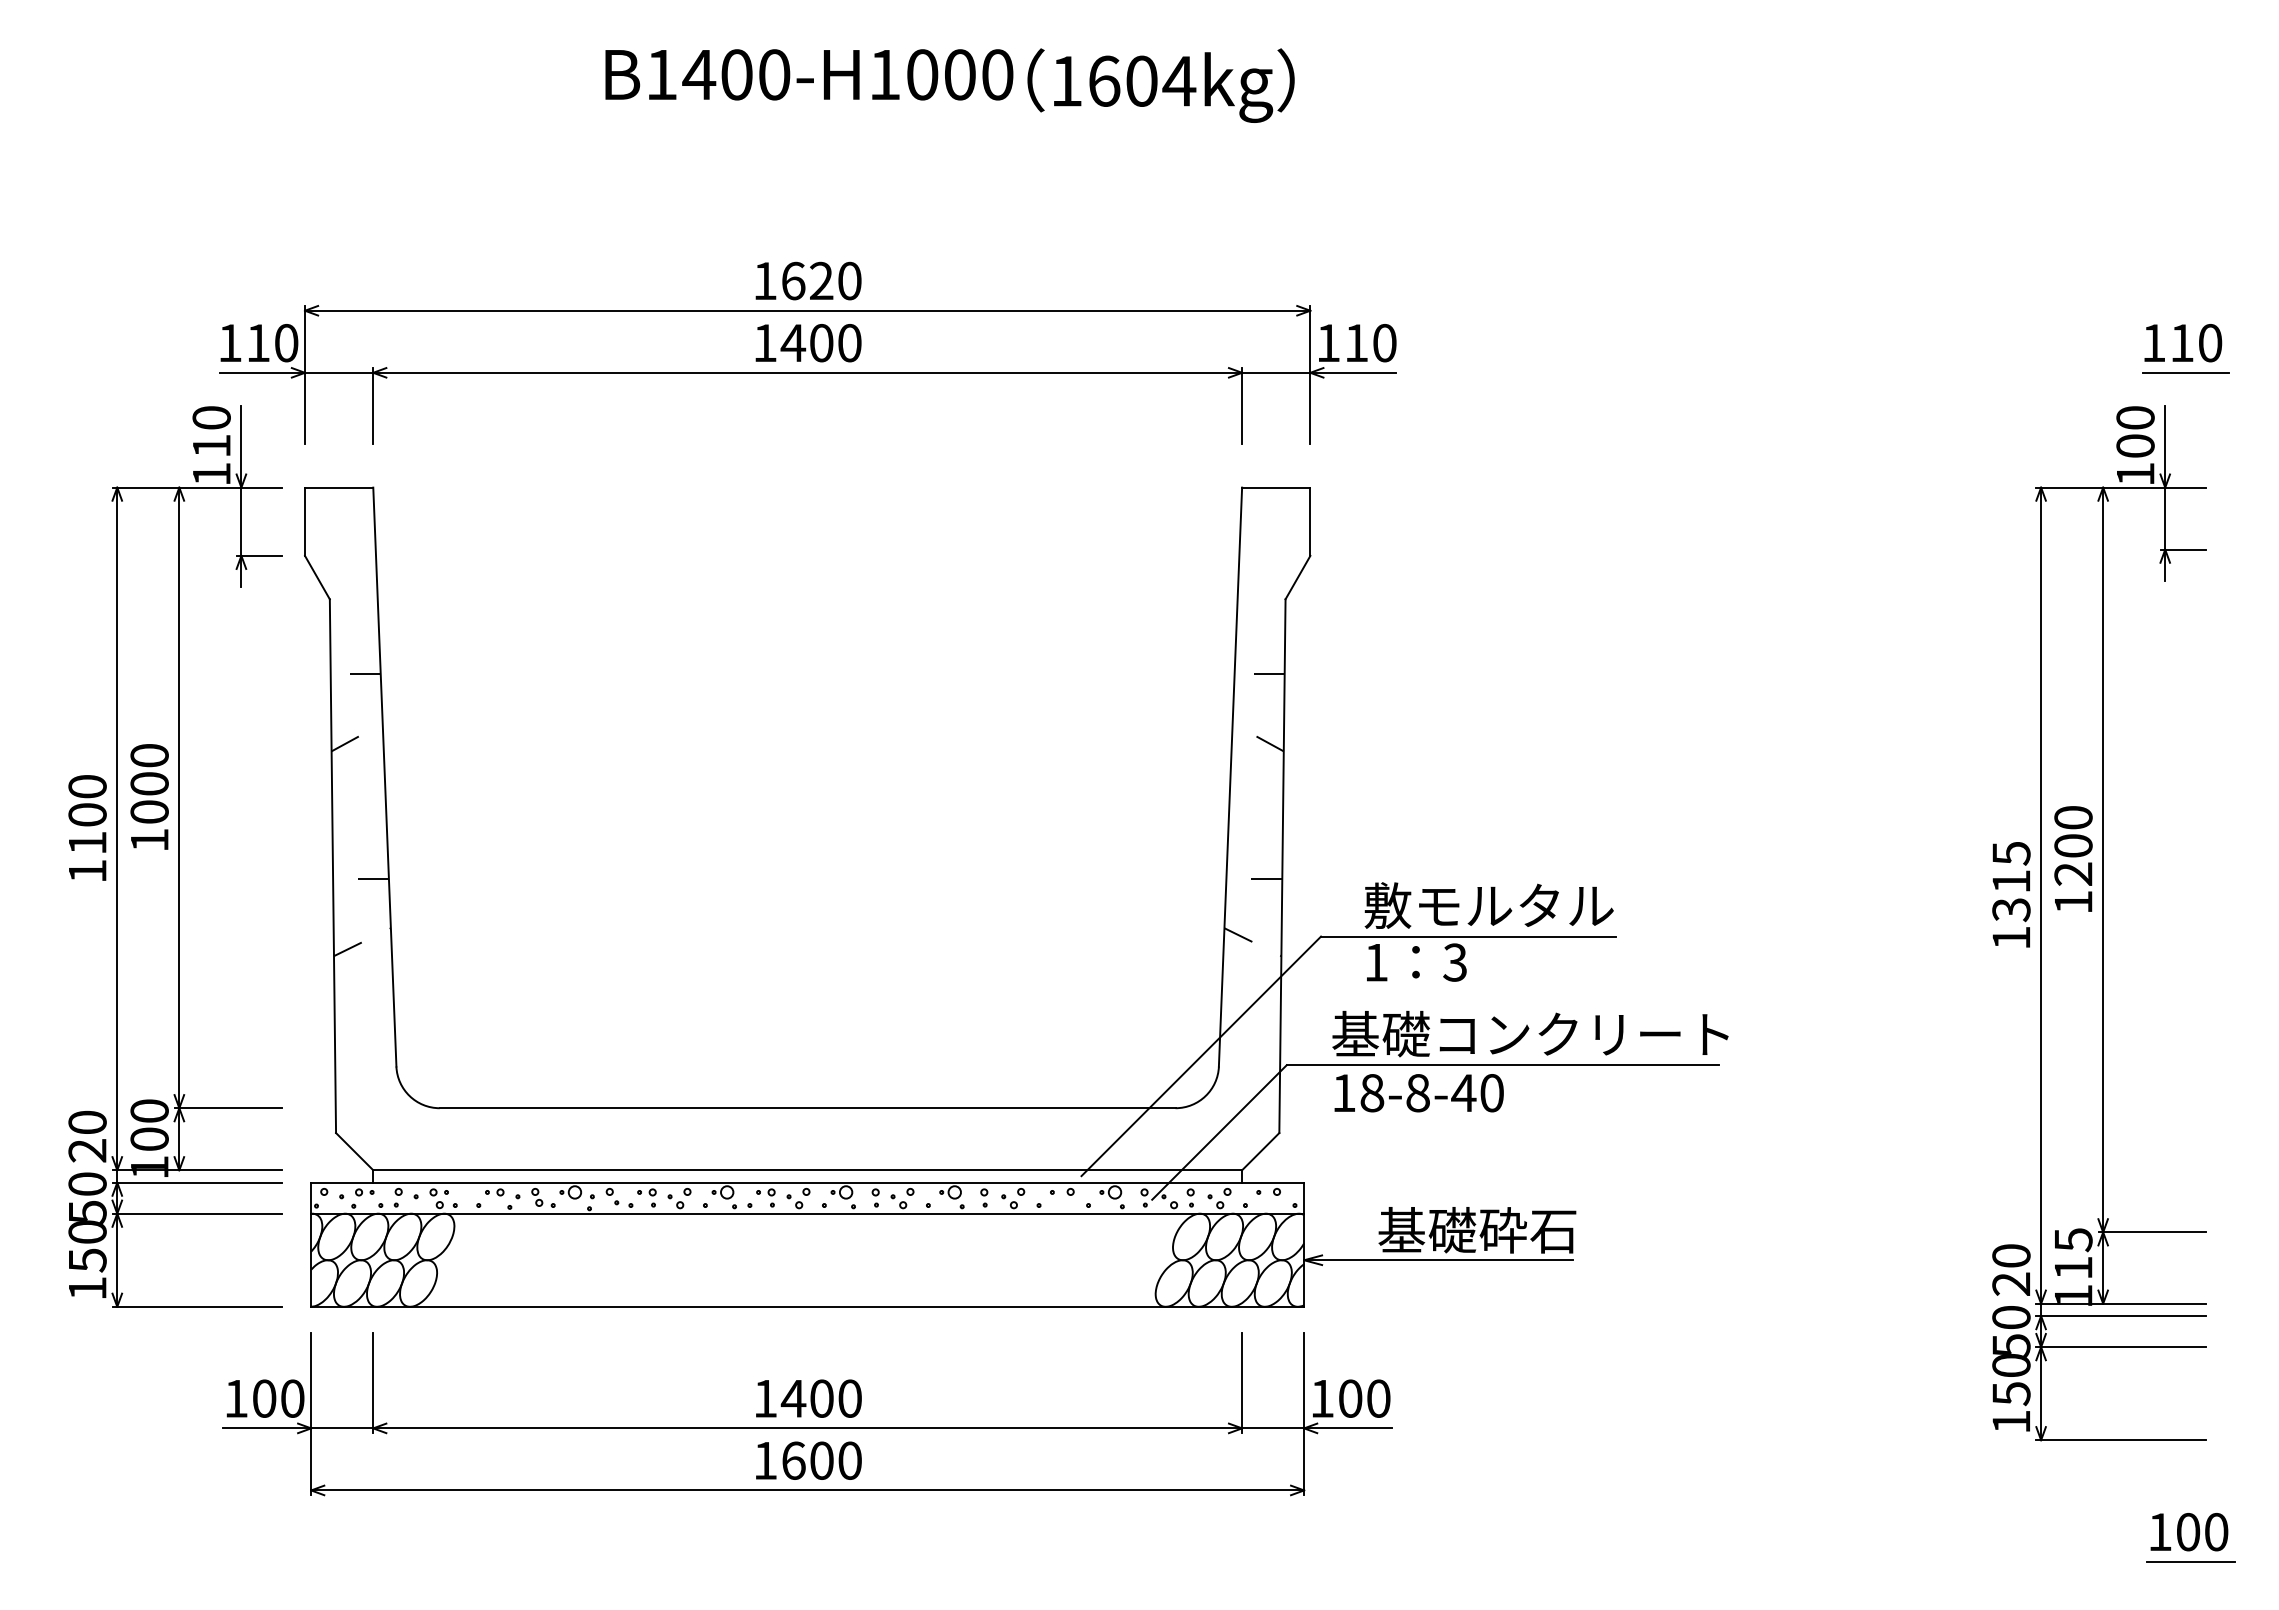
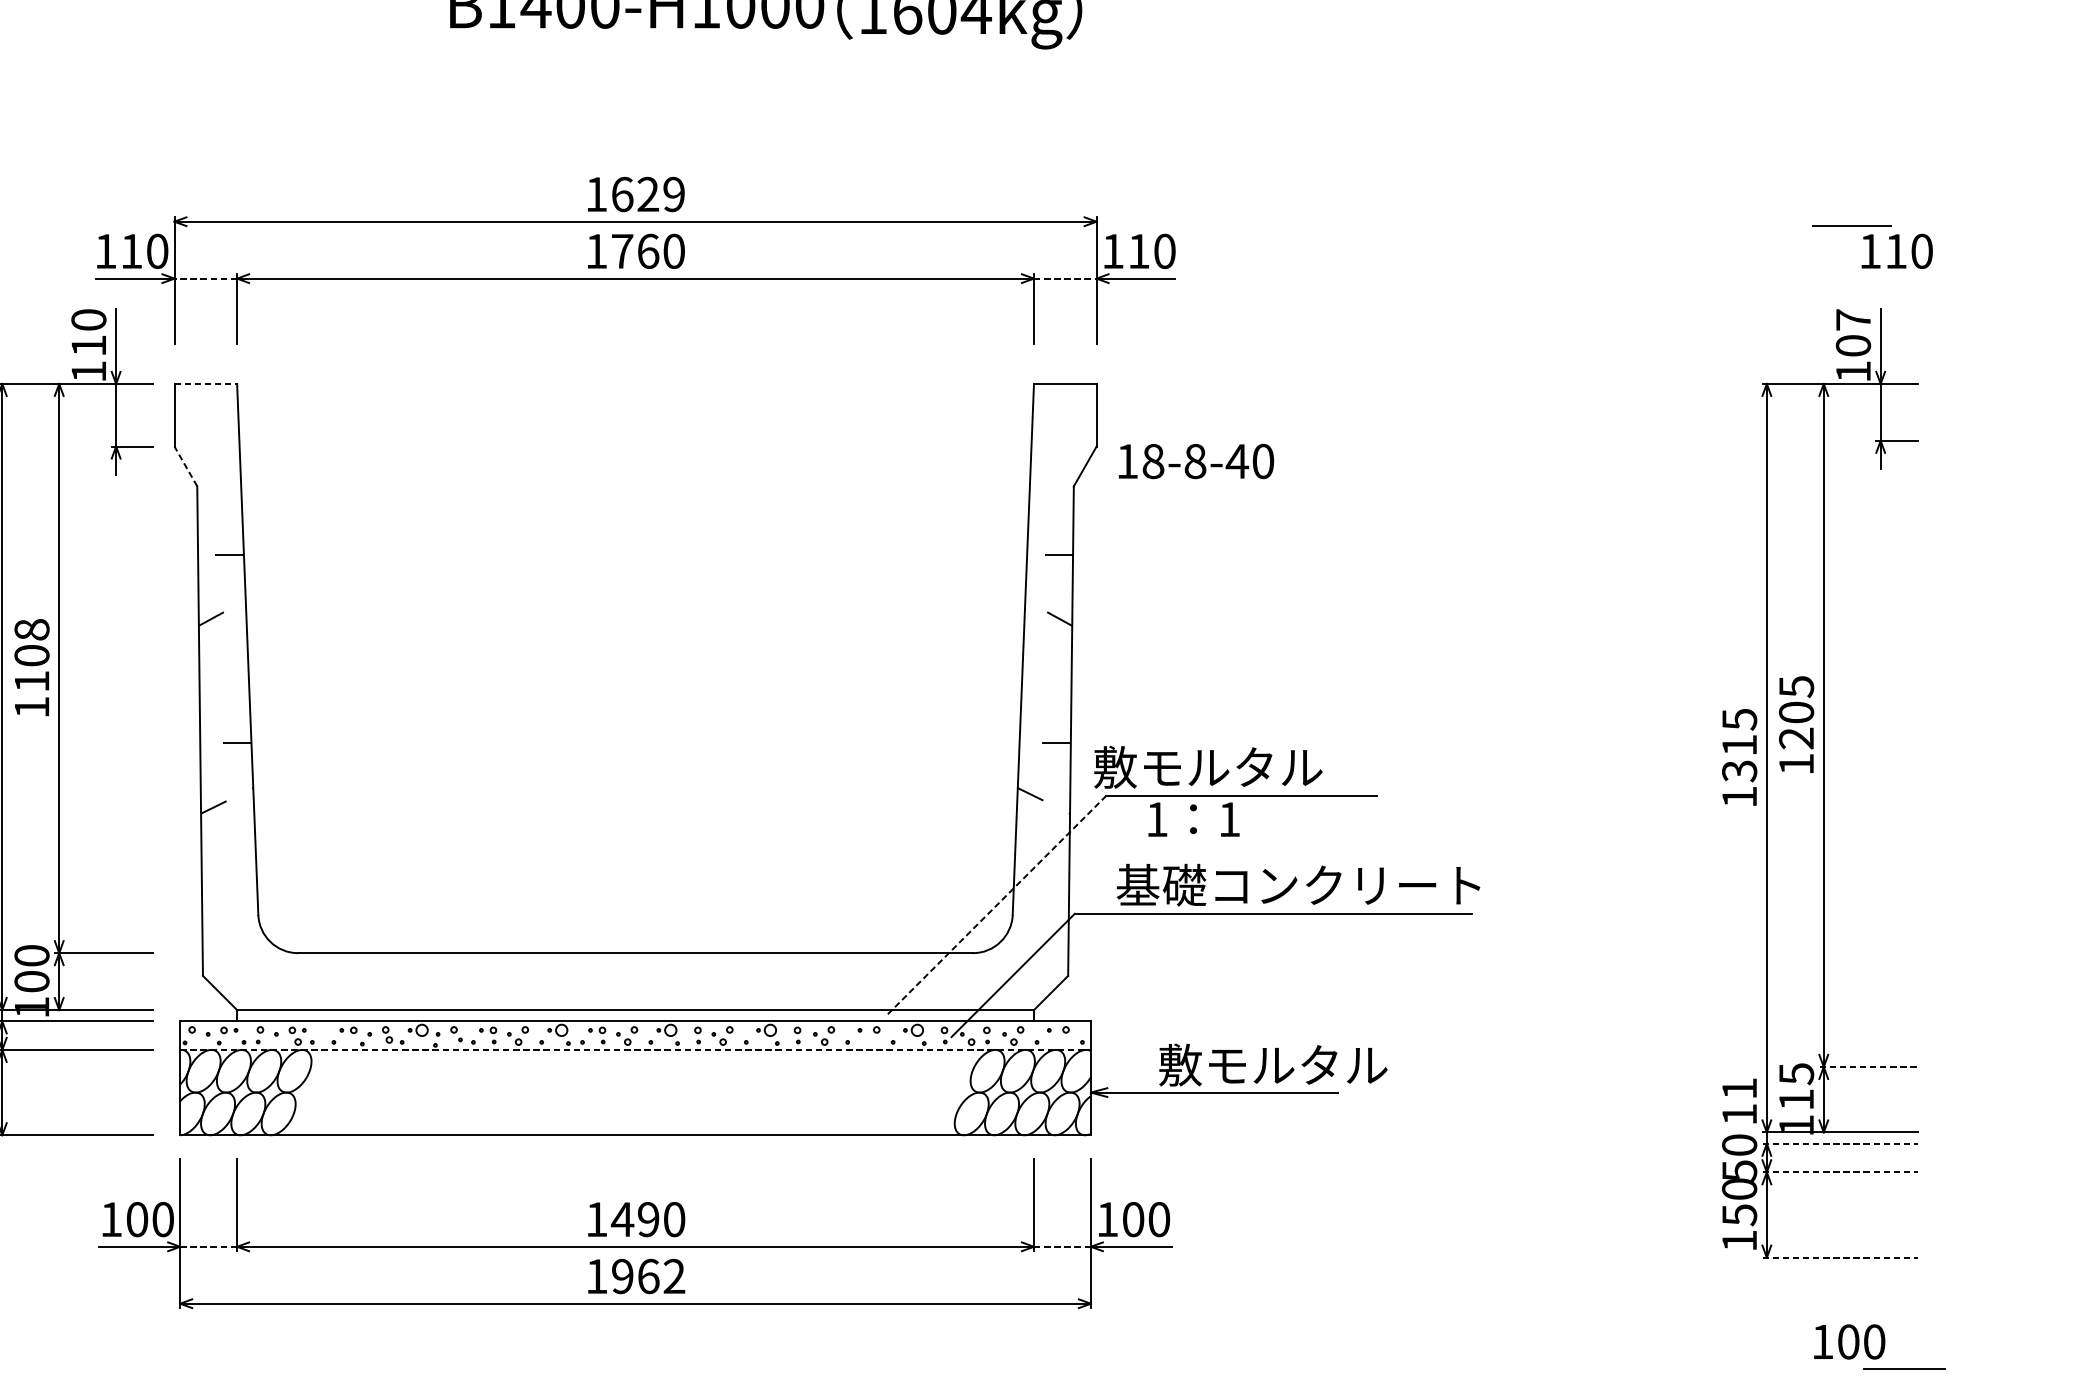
text: (849, 280) -> (673, 193), 1620 -> 1629
text: (806, 343) -> (634, 251), 1400 -> 1760
line: (338, 372) -> (205, 278), solid -> dashed
line: (1276, 372) -> (1065, 278), solid -> dashed
line: (2185, 372) -> (1851, 226), moved
text: (2135, 417) -> (1853, 319), 100 -> 107
line: (339, 487) -> (206, 383), solid -> dashed
line: (317, 577) -> (185, 466), solid -> dashed
text: (149, 783) -> (31, 655), 1000 -> 1108
text: (2073, 818) -> (1796, 687), 1200 -> 1205
text: (1488, 905) -> (1207, 767), moved
text: (1454, 962) -> (1228, 819), 3 -> 1
line: (1200, 1056) -> (995, 905), solid -> dashed
text: (1418, 1093) -> (1195, 461), moved
line: (808, 1213) -> (636, 1049), solid -> dashed
text: (1502, 1229) -> (1272, 1064), 基礎砕石 -> 敷モルタル
line: (2152, 1232) -> (1869, 1067), solid -> dashed
text: (2011, 1269) -> (1739, 1101), 20 -> 11
line: (2121, 1316) -> (1840, 1144), solid -> dashed
line: (2121, 1347) -> (1840, 1172), solid -> dashed
text: (821, 1398) -> (648, 1219), 1400 -> 1490
line: (342, 1428) -> (208, 1246), solid -> dashed
line: (1272, 1428) -> (1061, 1246), solid -> dashed
line: (2121, 1440) -> (1840, 1257), solid -> dashed
text: (821, 1460) -> (648, 1276), 1600 -> 1962
text: (2189, 1532) -> (1849, 1342), moved

